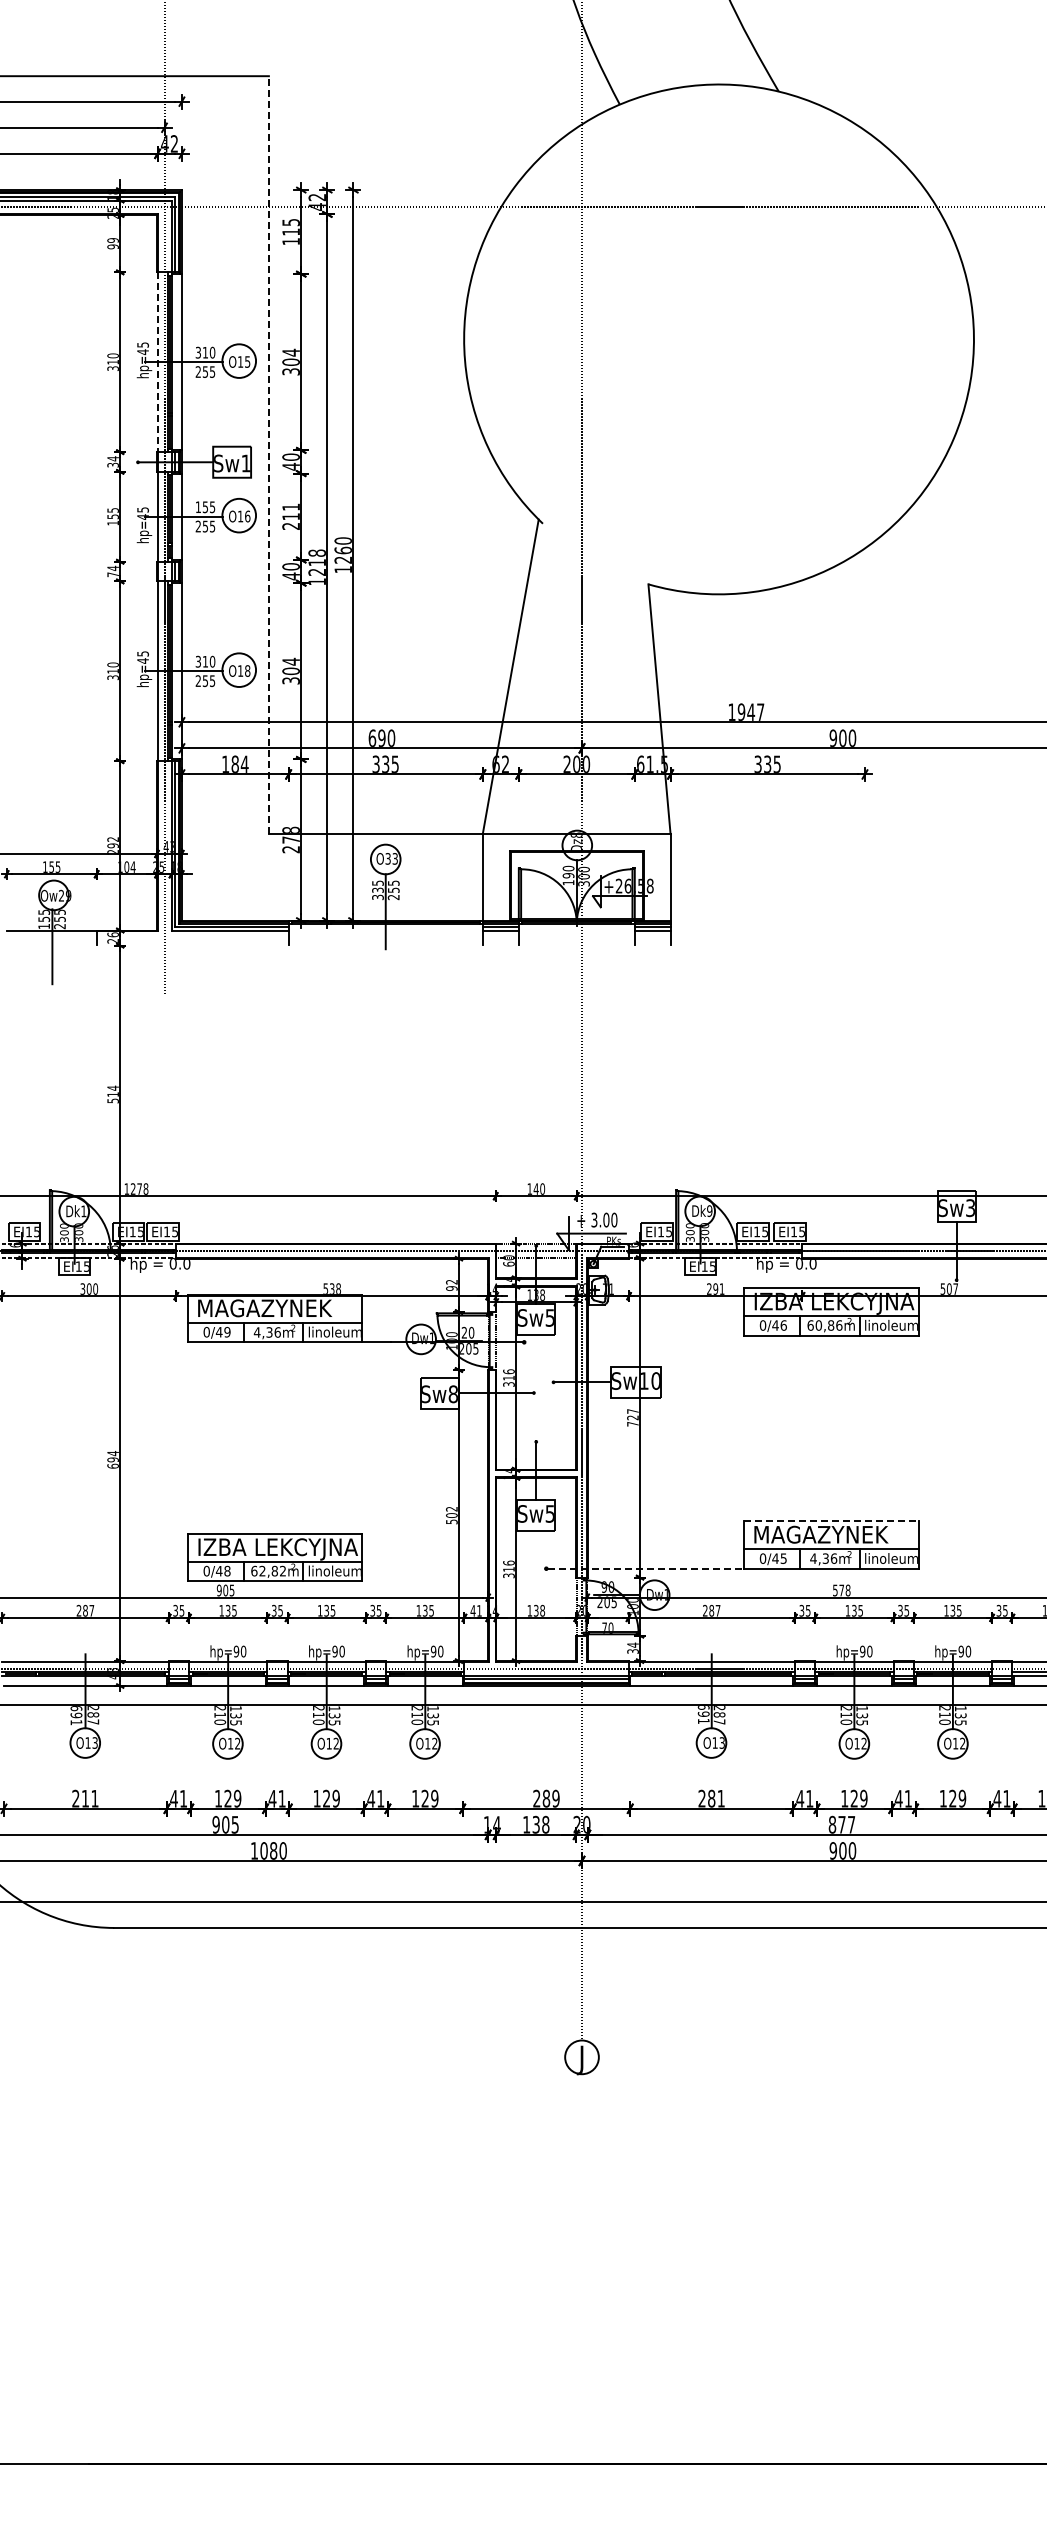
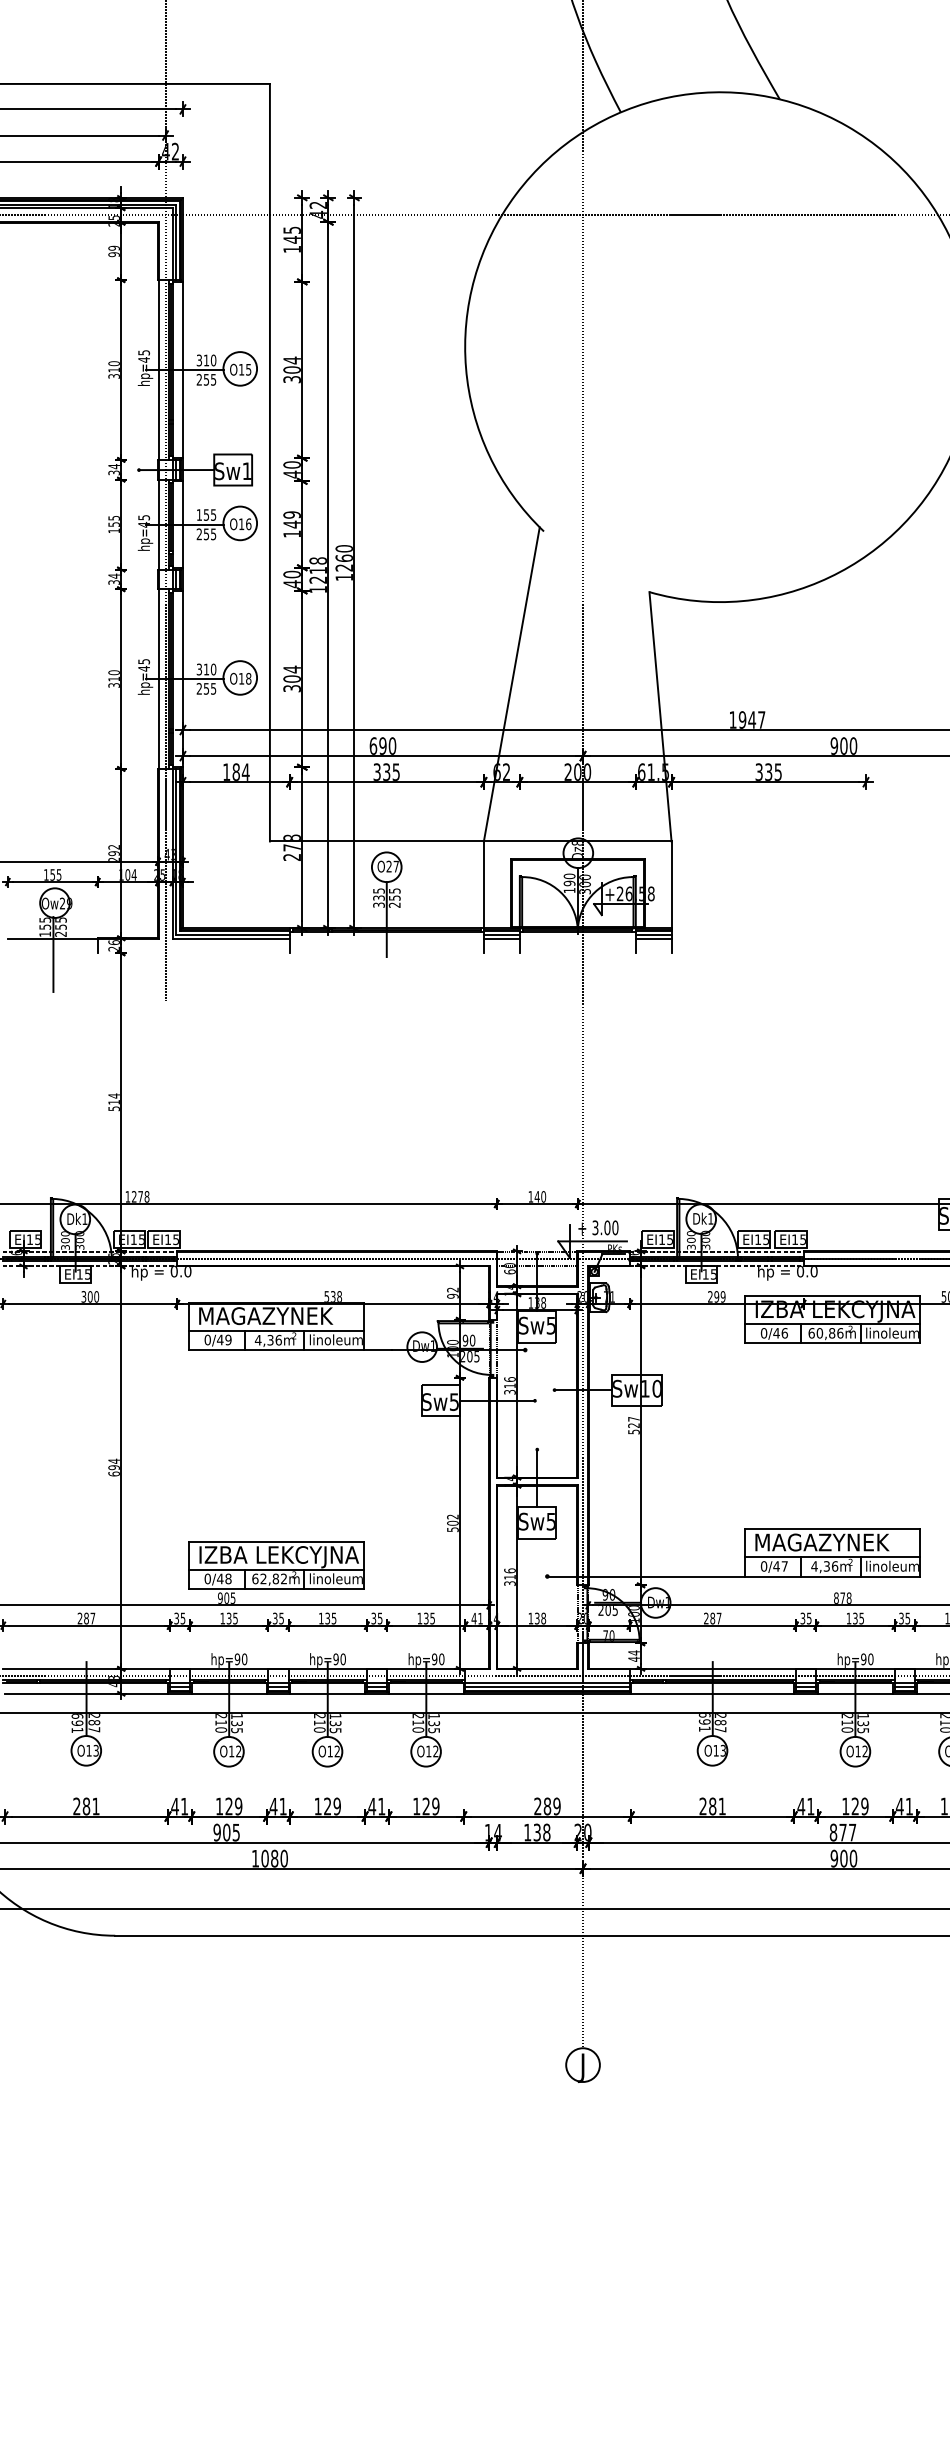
text: (290, 232) -> (291, 240), 115 -> 145
line: (157, 362) -> (158, 370), dashed -> solid
line: (268, 454) -> (269, 462), dashed -> solid
text: (290, 516) -> (291, 524), 211 -> 149
text: (112, 574) -> (113, 582), 74 -> 34
text: (391, 858) -> (392, 866), O33 -> O27
text: (709, 1211) -> (710, 1219), Dk9 -> Dk1
text: (721, 1288) -> (722, 1296), 291 -> 299
text: (464, 1332) -> (465, 1340), 20 -> 90
text: (452, 1394) -> (453, 1402), Sw8 -> Sw5
text: (632, 1424) -> (633, 1432), 727 -> 527
line: (832, 1521) -> (833, 1529), dashed -> solid
text: (783, 1558) -> (784, 1566), 0/45 -> 0/47
line: (646, 1568) -> (647, 1576), dashed -> solid
text: (835, 1590) -> (836, 1598), 578 -> 878
text: (632, 1651) -> (633, 1659), 34 -> 44
text: (85, 1798) -> (86, 1806), 211 -> 281

